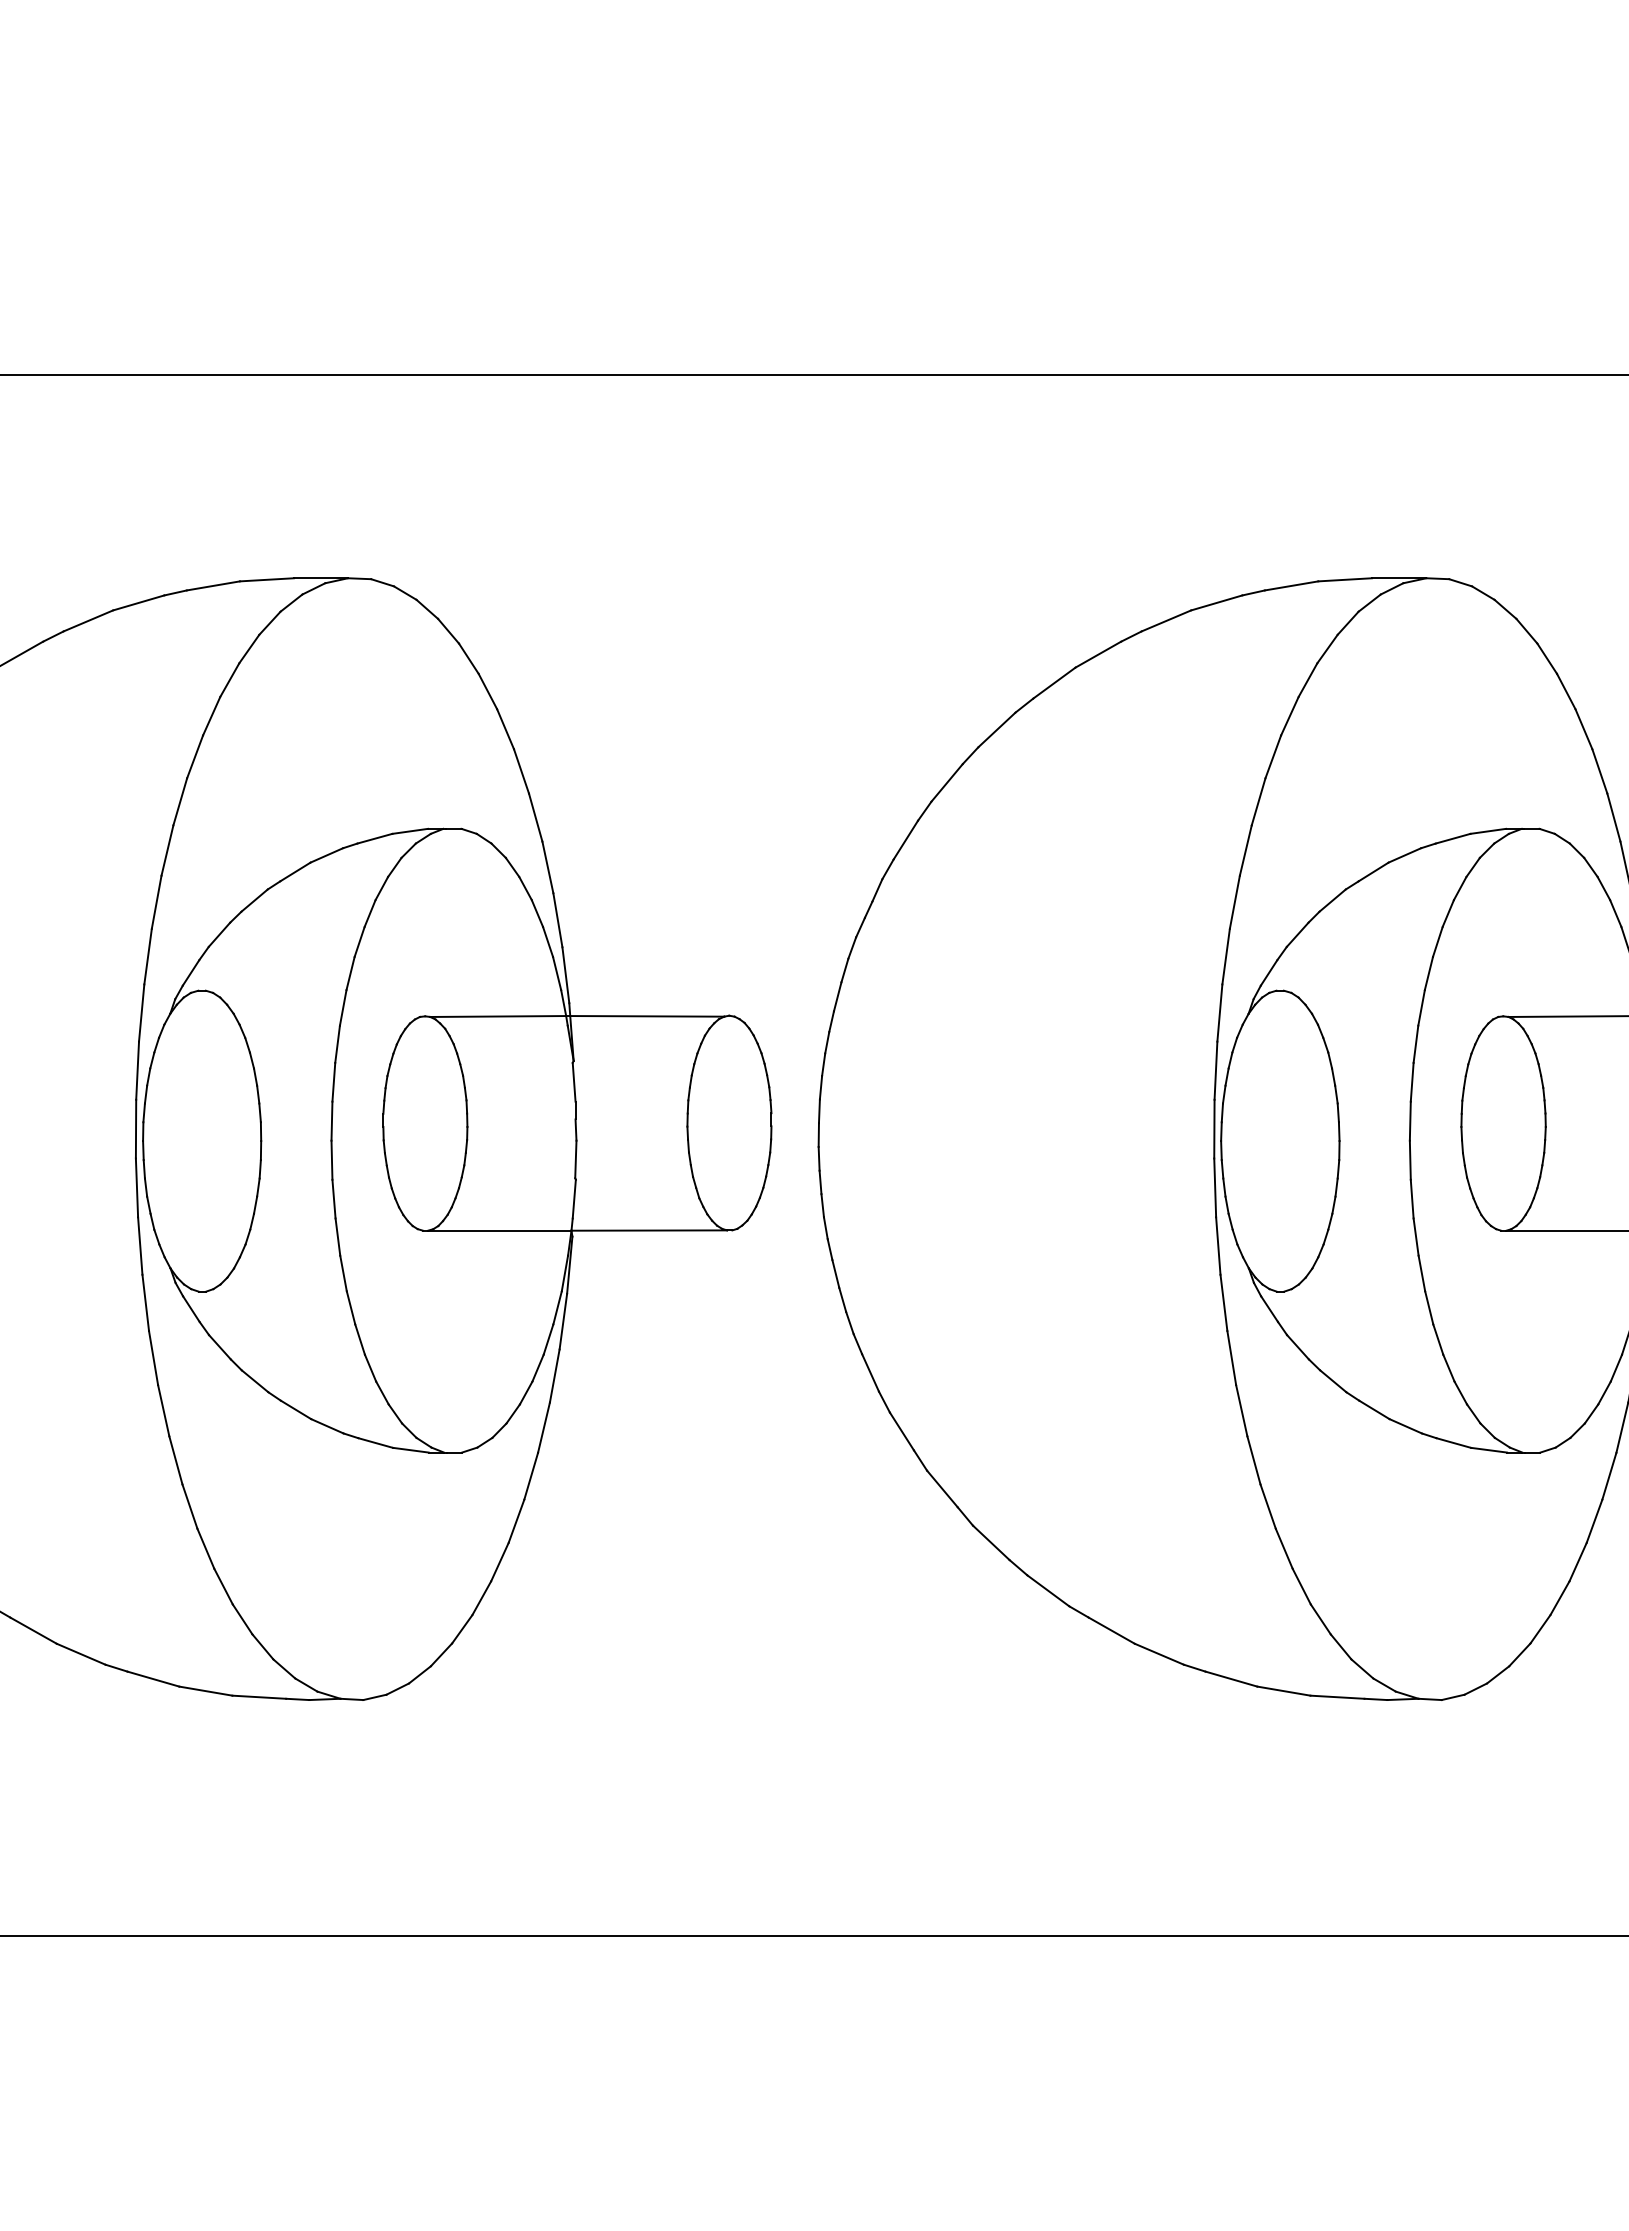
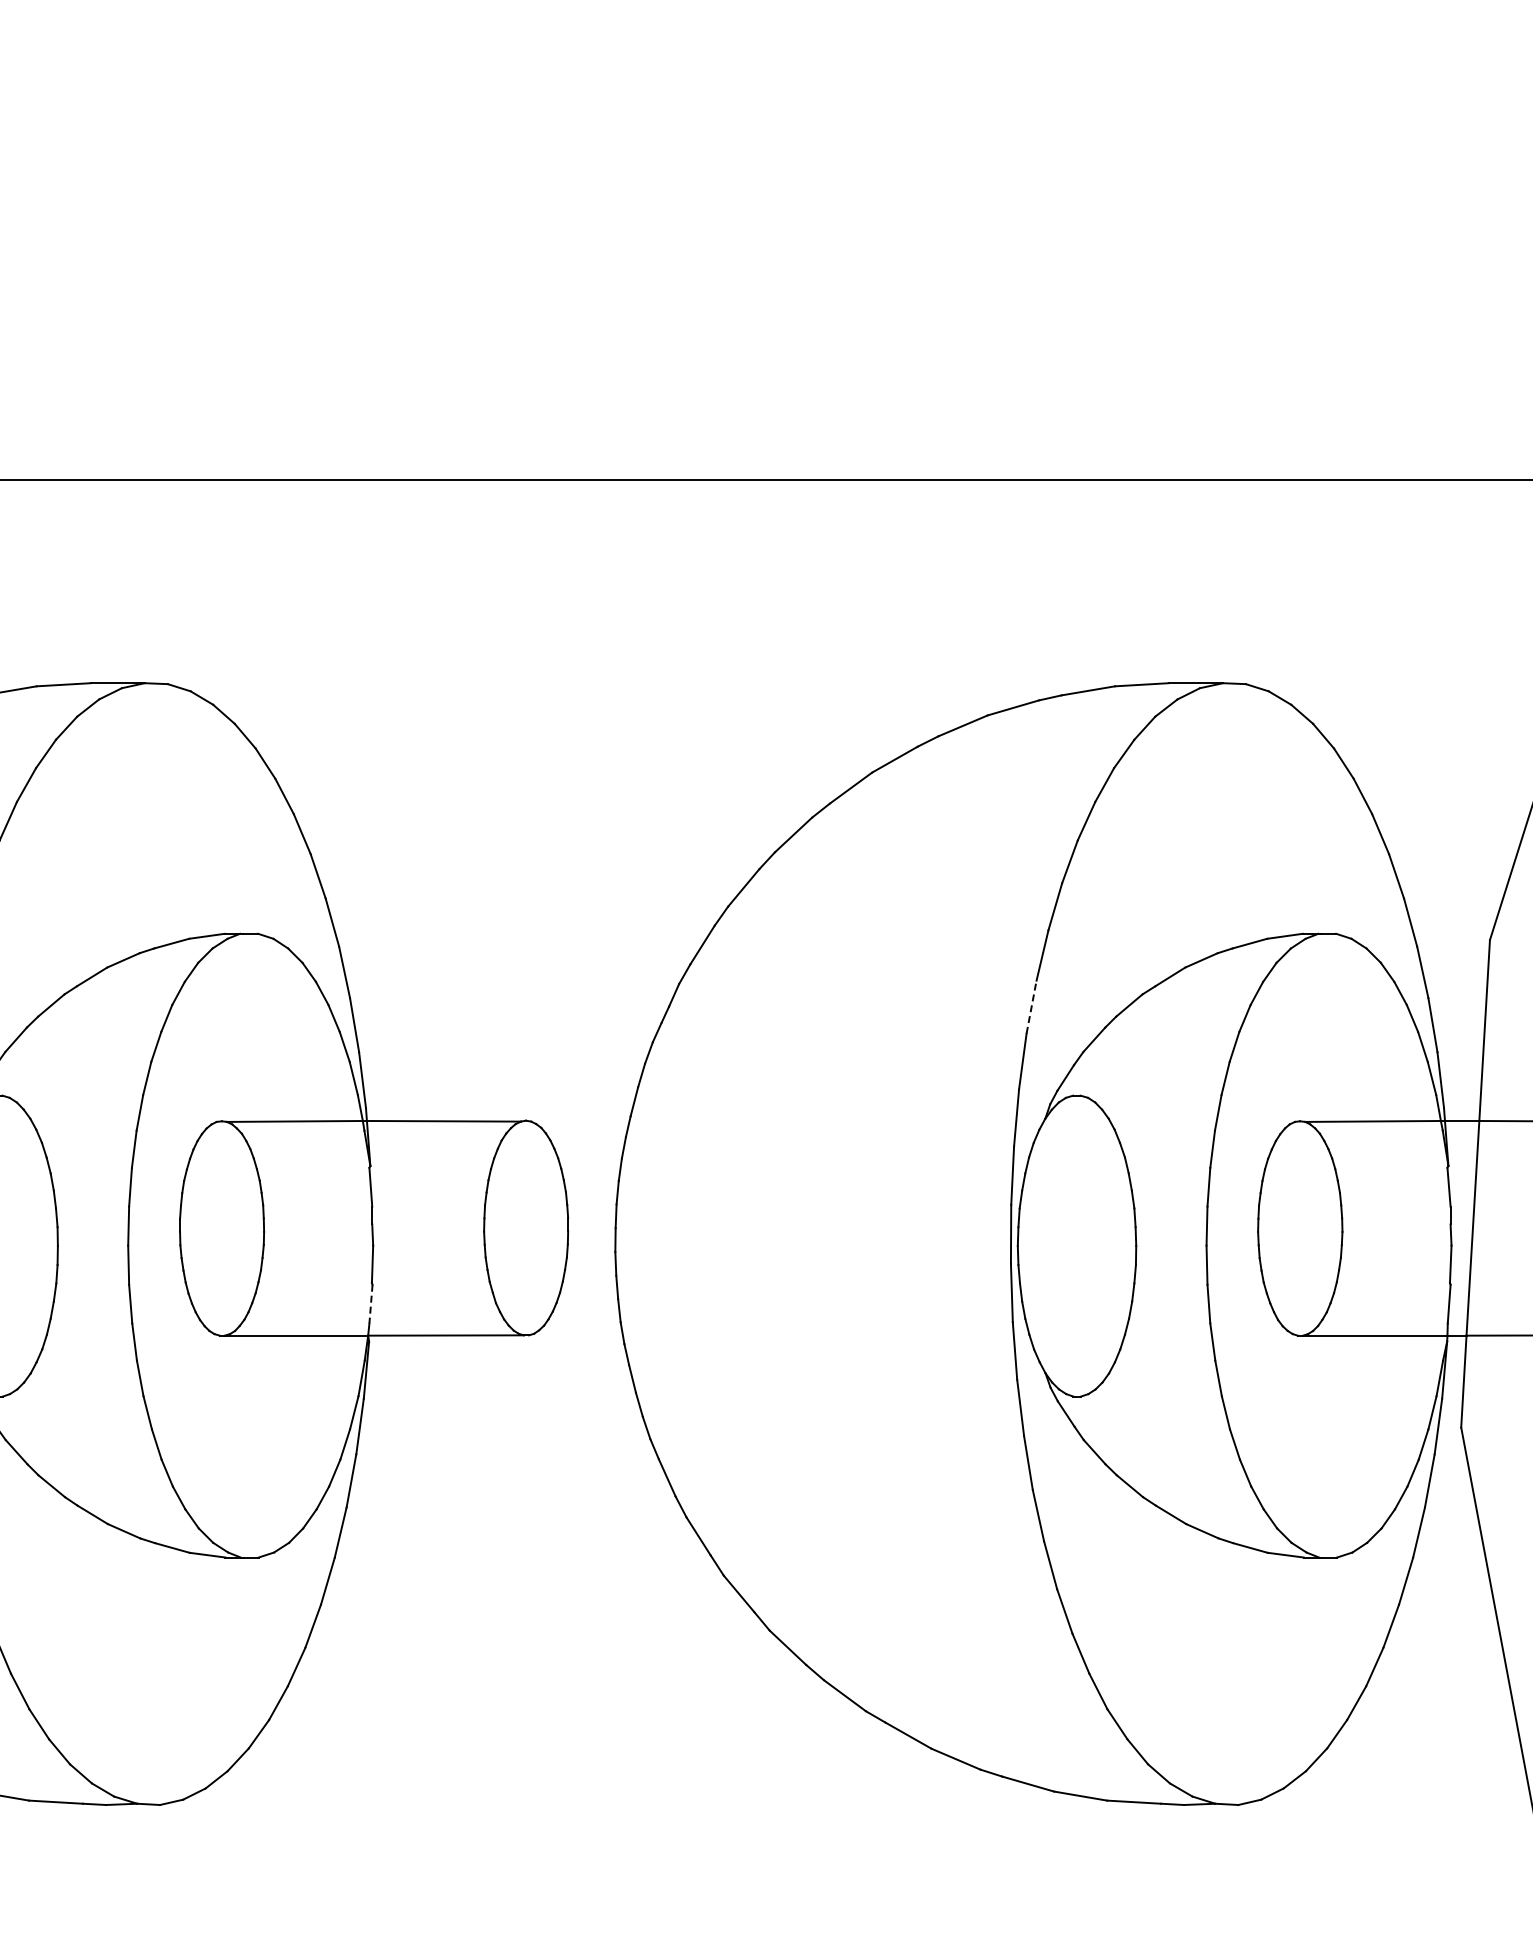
line: (1234, 901) -> (1031, 1006), solid -> dashed
line: (574, 1199) -> (371, 1304), solid -> dashed

